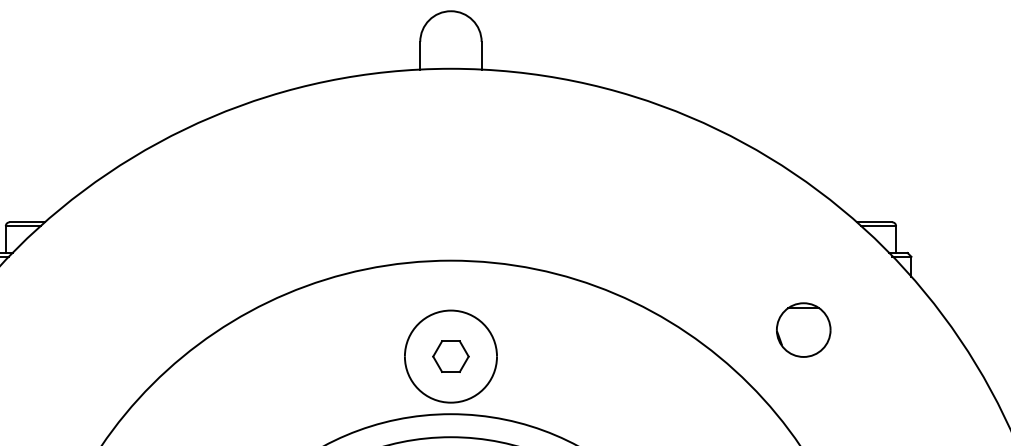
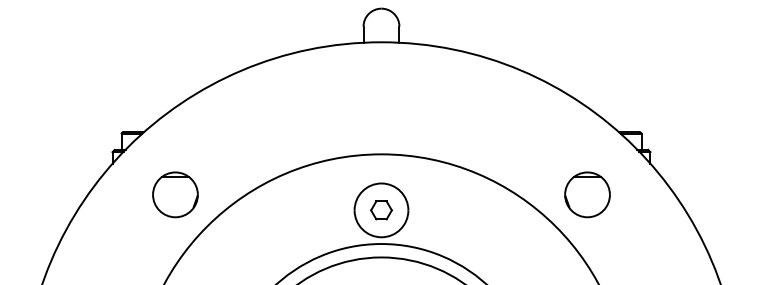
part: (98, 329) -> (175, 194), added
part: (803, 329) -> (587, 194), size x1.43

